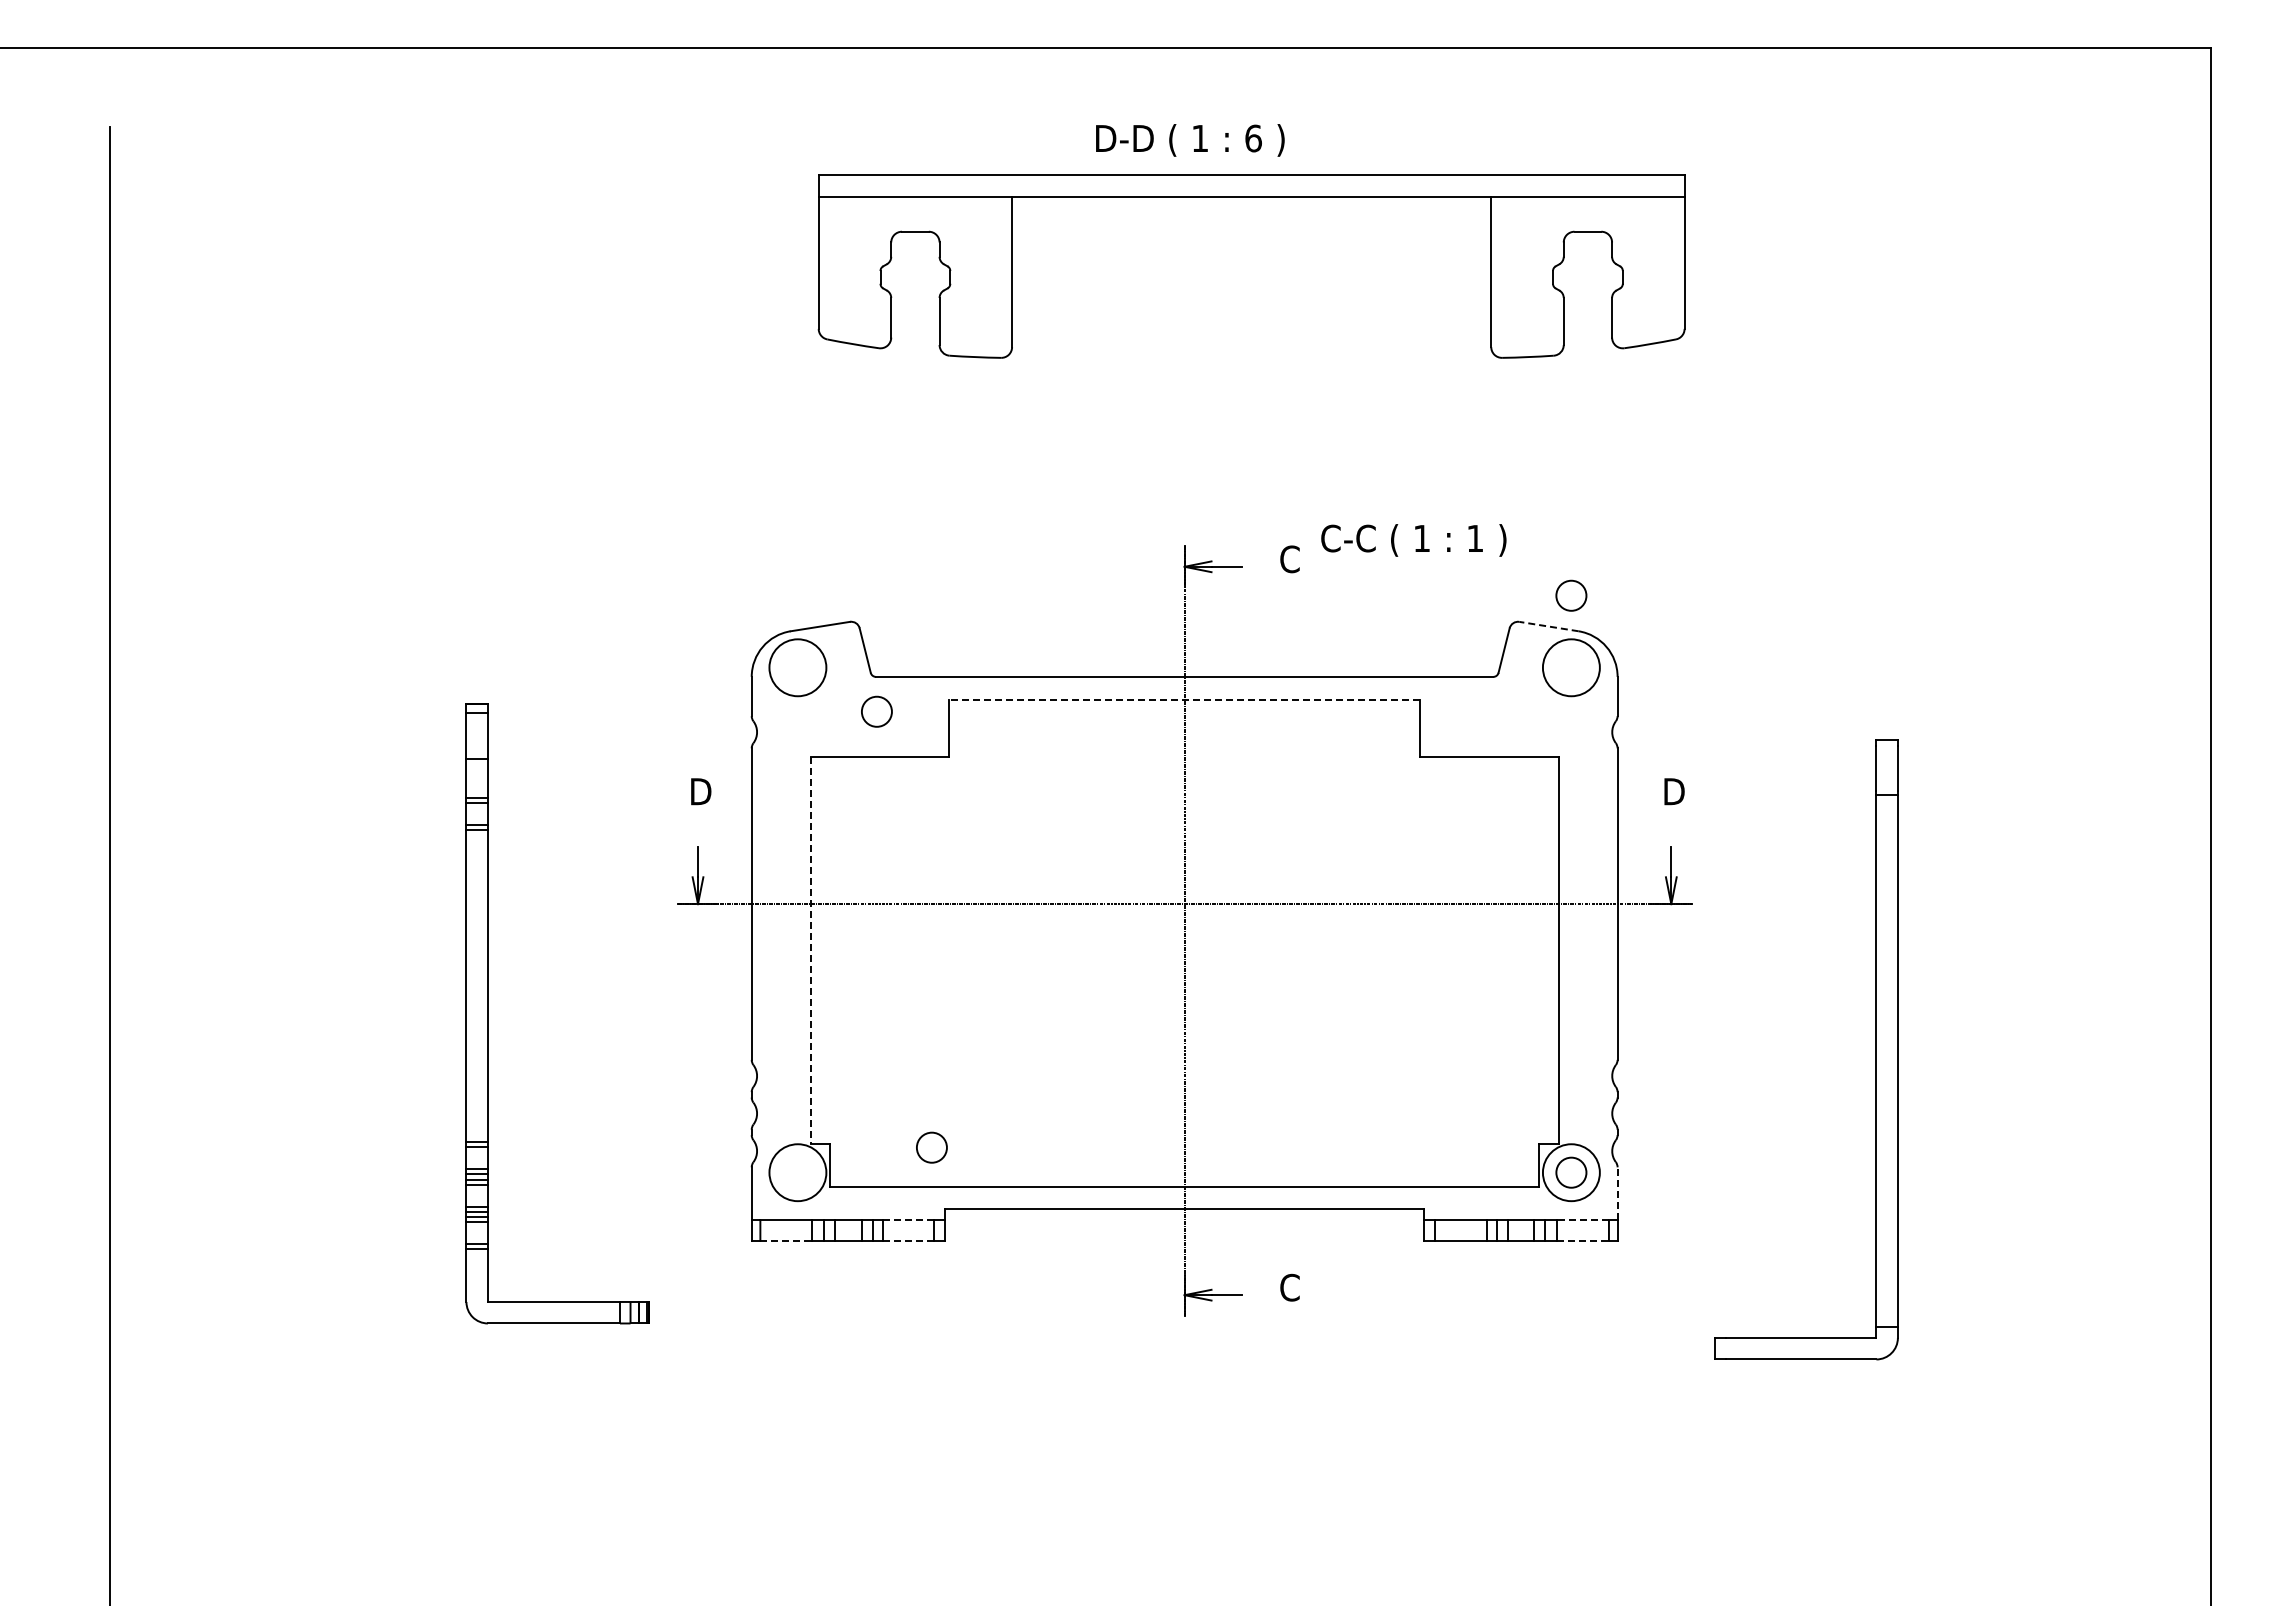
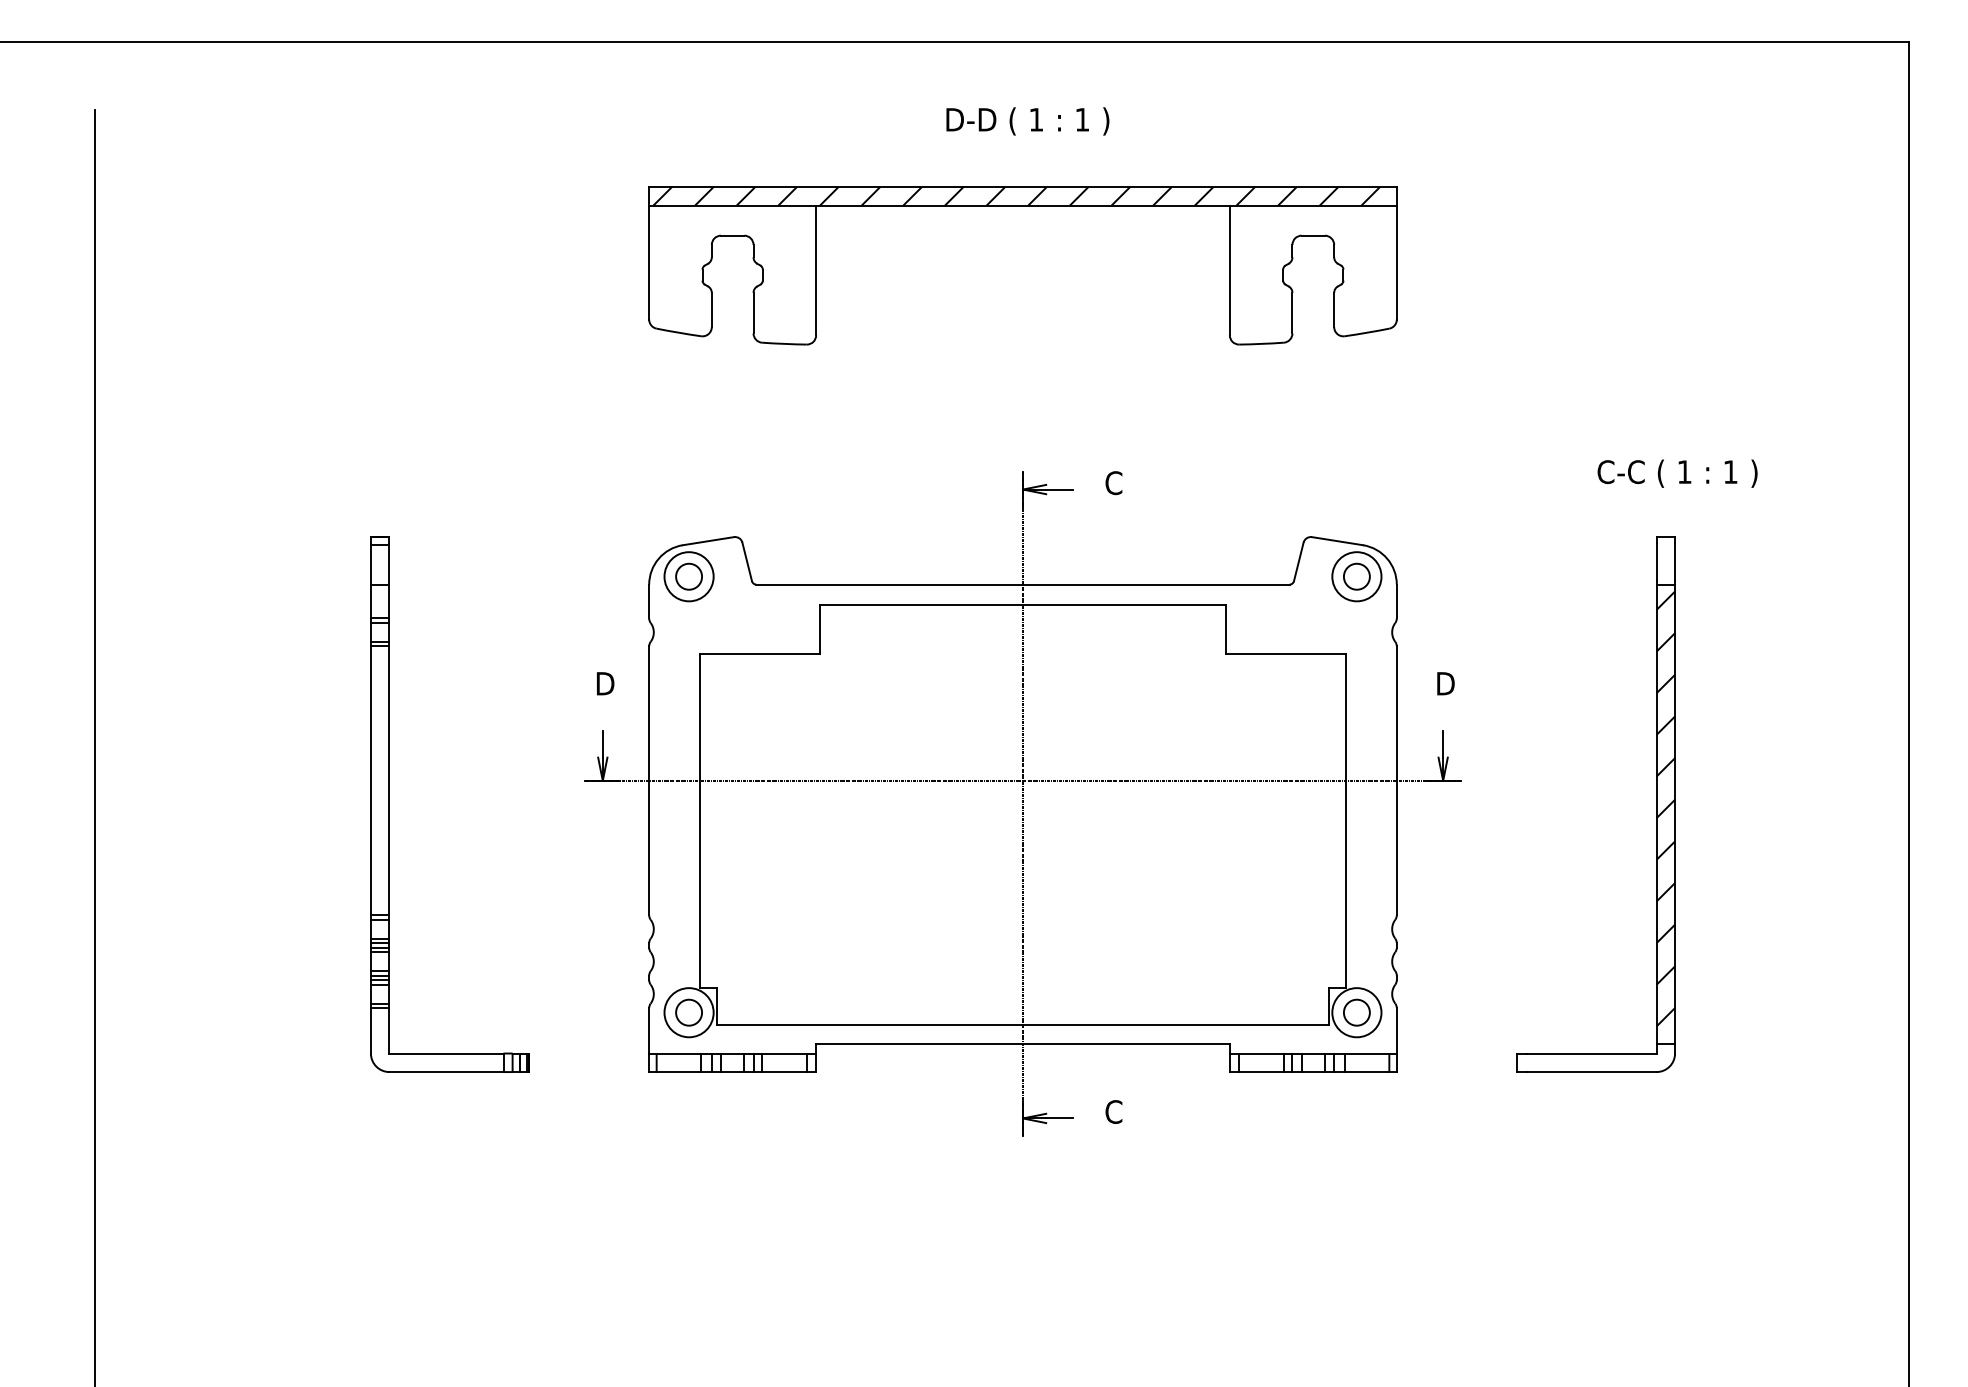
text: (1253, 138) -> (1082, 119), 6 -> 1
part: (1251, 197) -> (1022, 206), moved
text: (1413, 540) -> (1677, 473), moved
circle: (1571, 595) -> (1356, 576), moved
line: (1548, 626) -> (1337, 541), dashed -> solid
line: (1184, 700) -> (1022, 605), dashed -> solid
circle: (876, 711) -> (688, 576), moved
line: (810, 950) -> (699, 820), dashed -> solid
part: (488, 1013) -> (389, 804), moved
part: (1875, 1049) -> (1655, 804), moved
circle: (931, 1147) -> (688, 1012), moved
line: (1617, 1193) -> (1396, 1030), dashed -> solid
line: (908, 1219) -> (784, 1053), dashed -> solid
line: (1583, 1219) -> (1367, 1053), dashed -> solid
line: (786, 1241) -> (679, 1072), dashed -> solid
line: (908, 1241) -> (784, 1072), dashed -> solid
line: (1583, 1241) -> (1367, 1072), dashed -> solid

